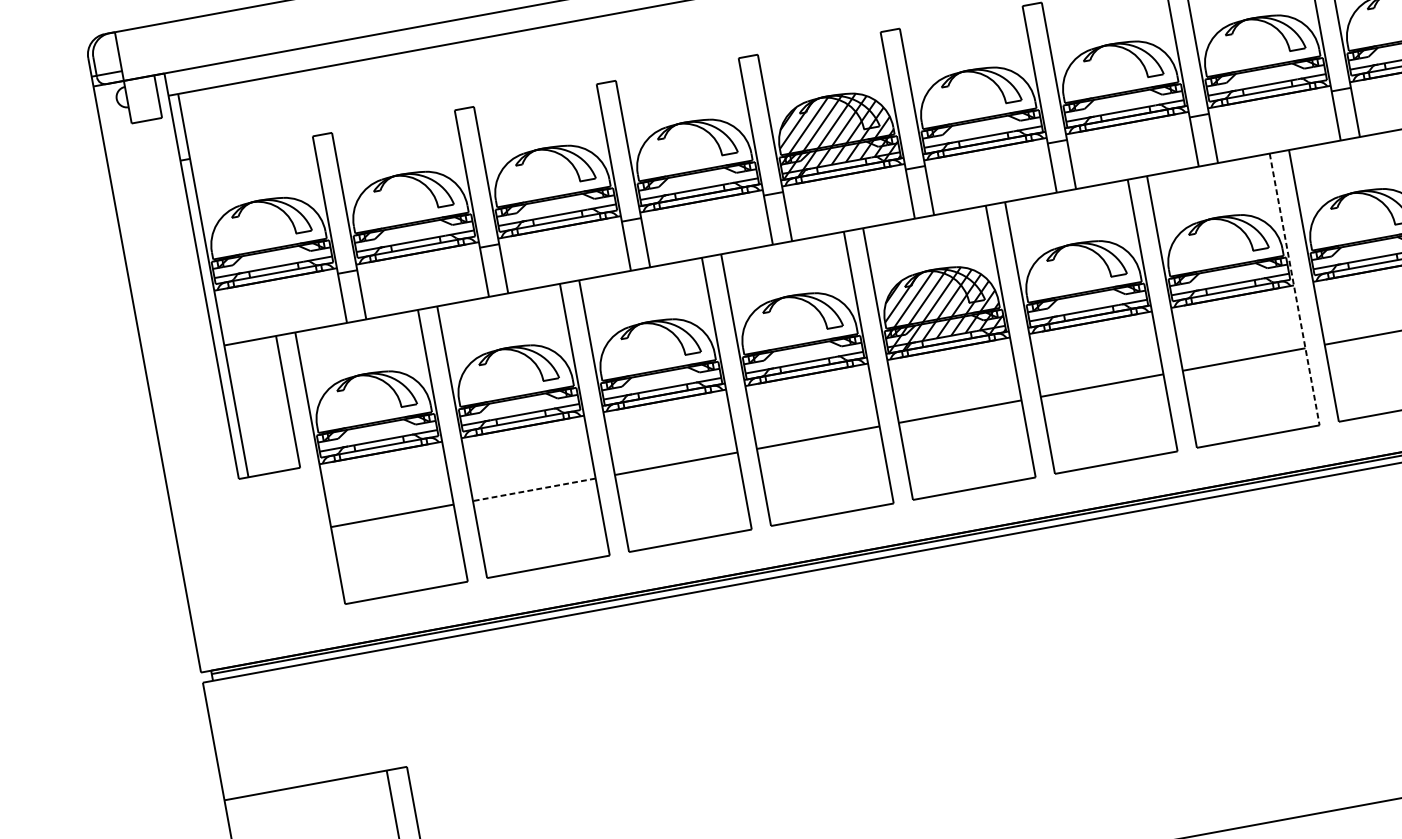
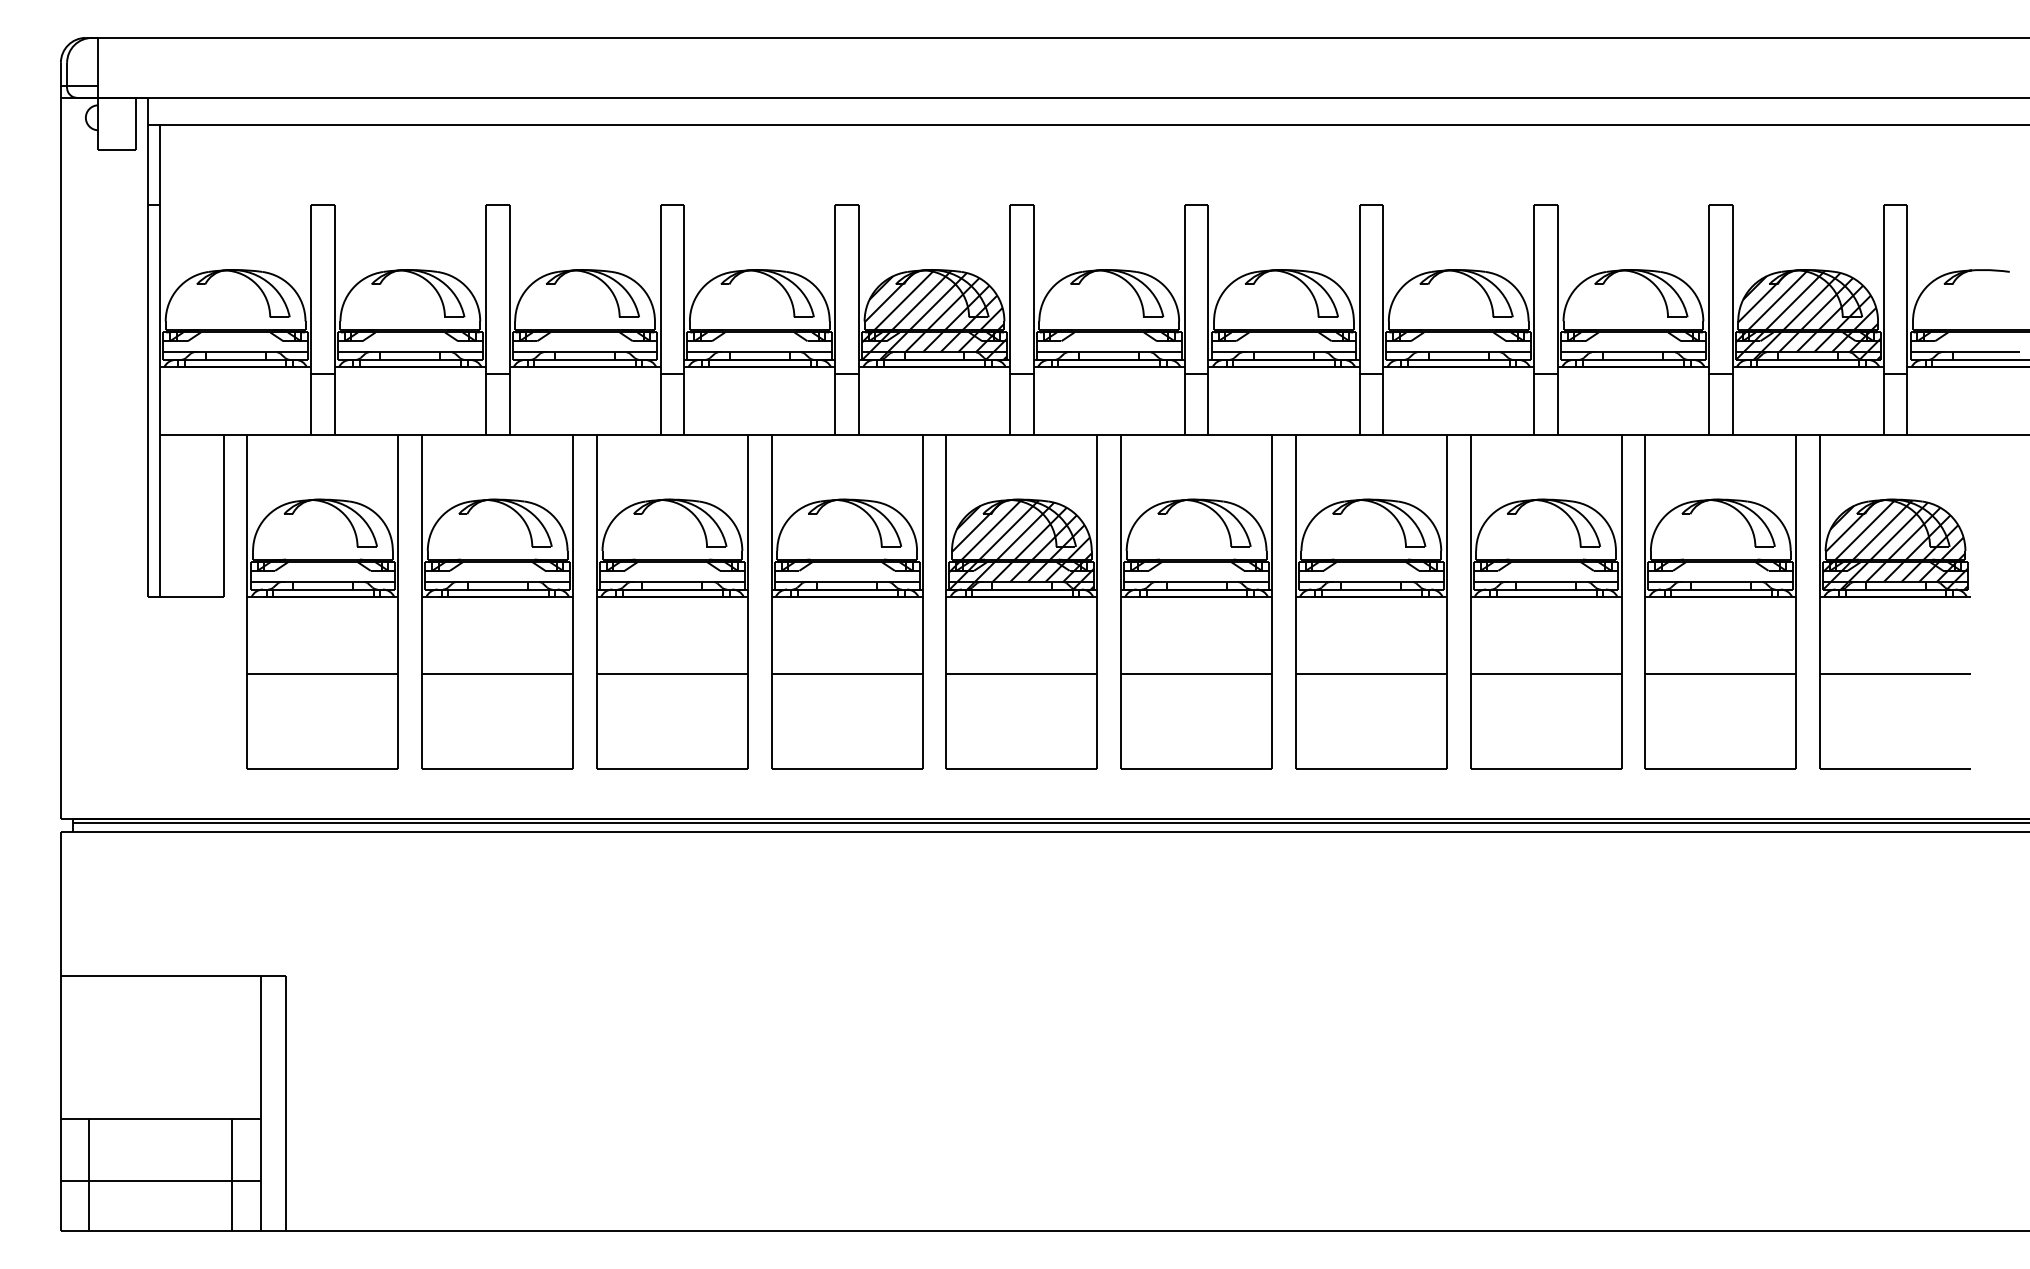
line: (1294, 289) -> (1446, 602), dashed -> solid
line: (534, 489) -> (497, 674), dashed -> solid

